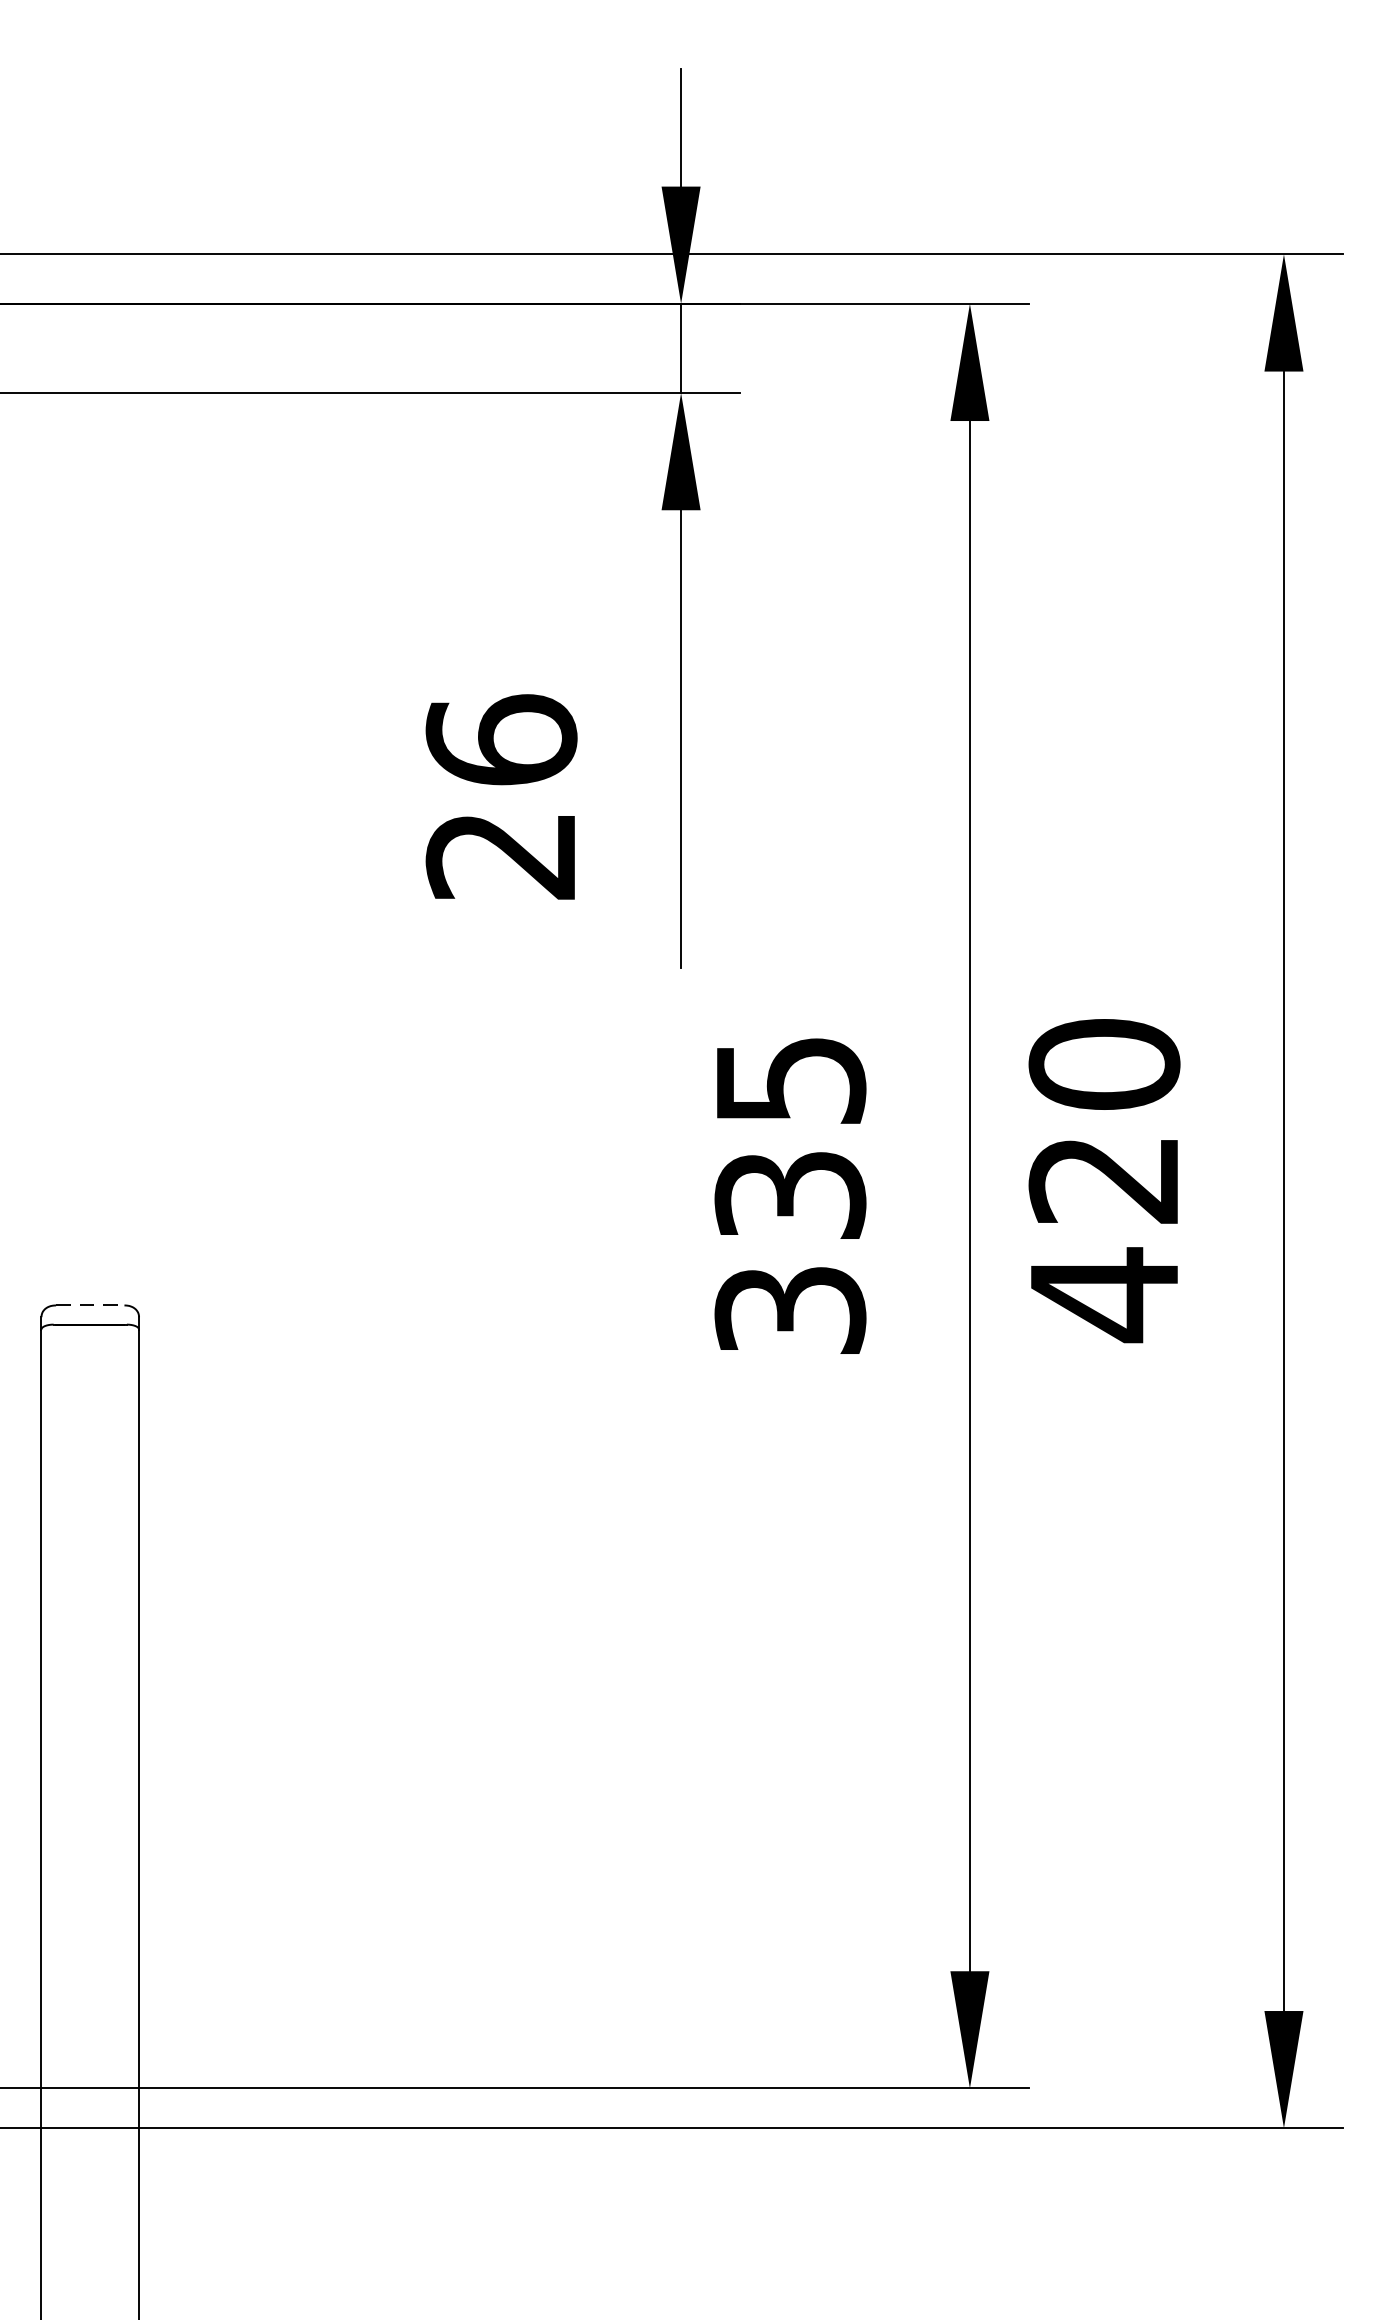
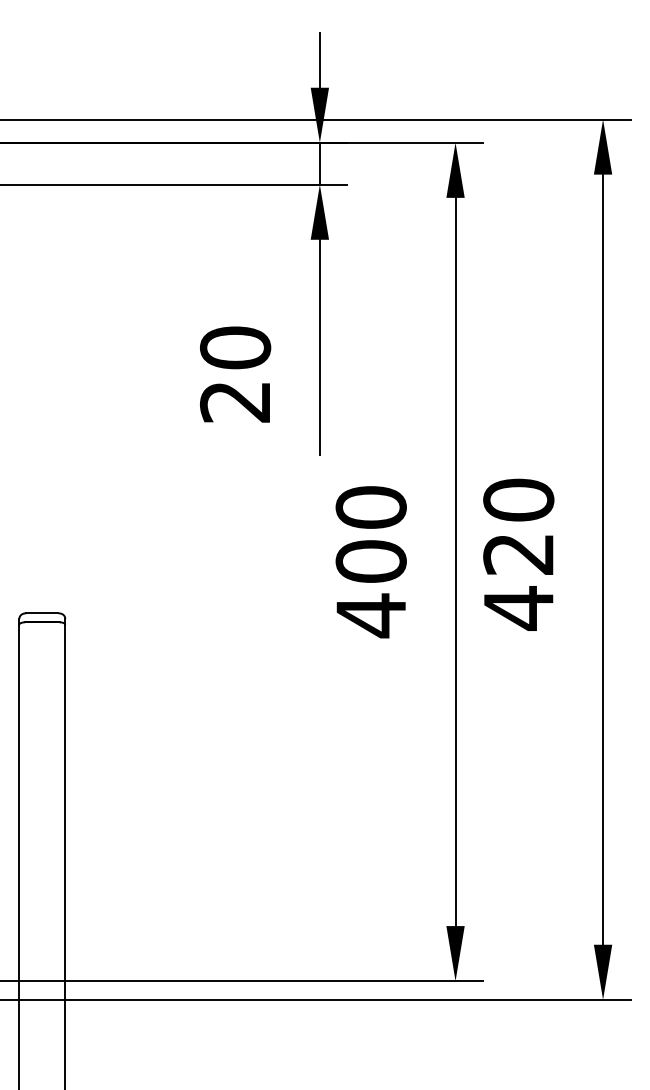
text: (501, 739) -> (235, 347), 26 -> 20
text: (788, 1197) -> (370, 562), 335 -> 400
line: (90, 1305) -> (42, 613), dashed -> solid

